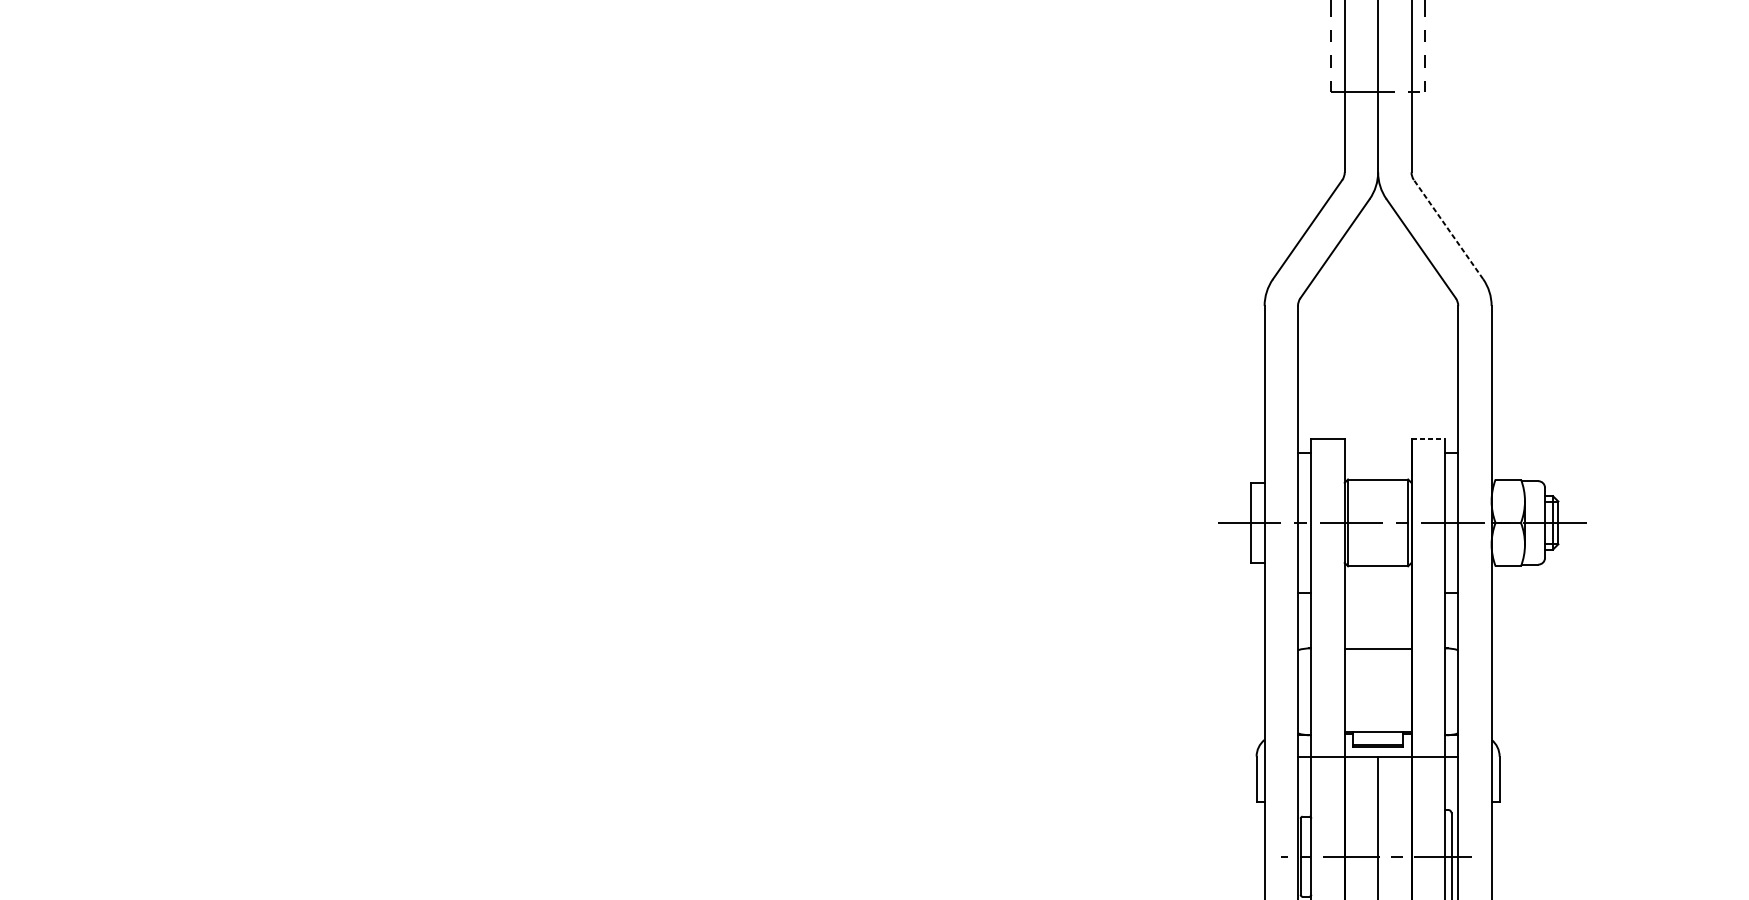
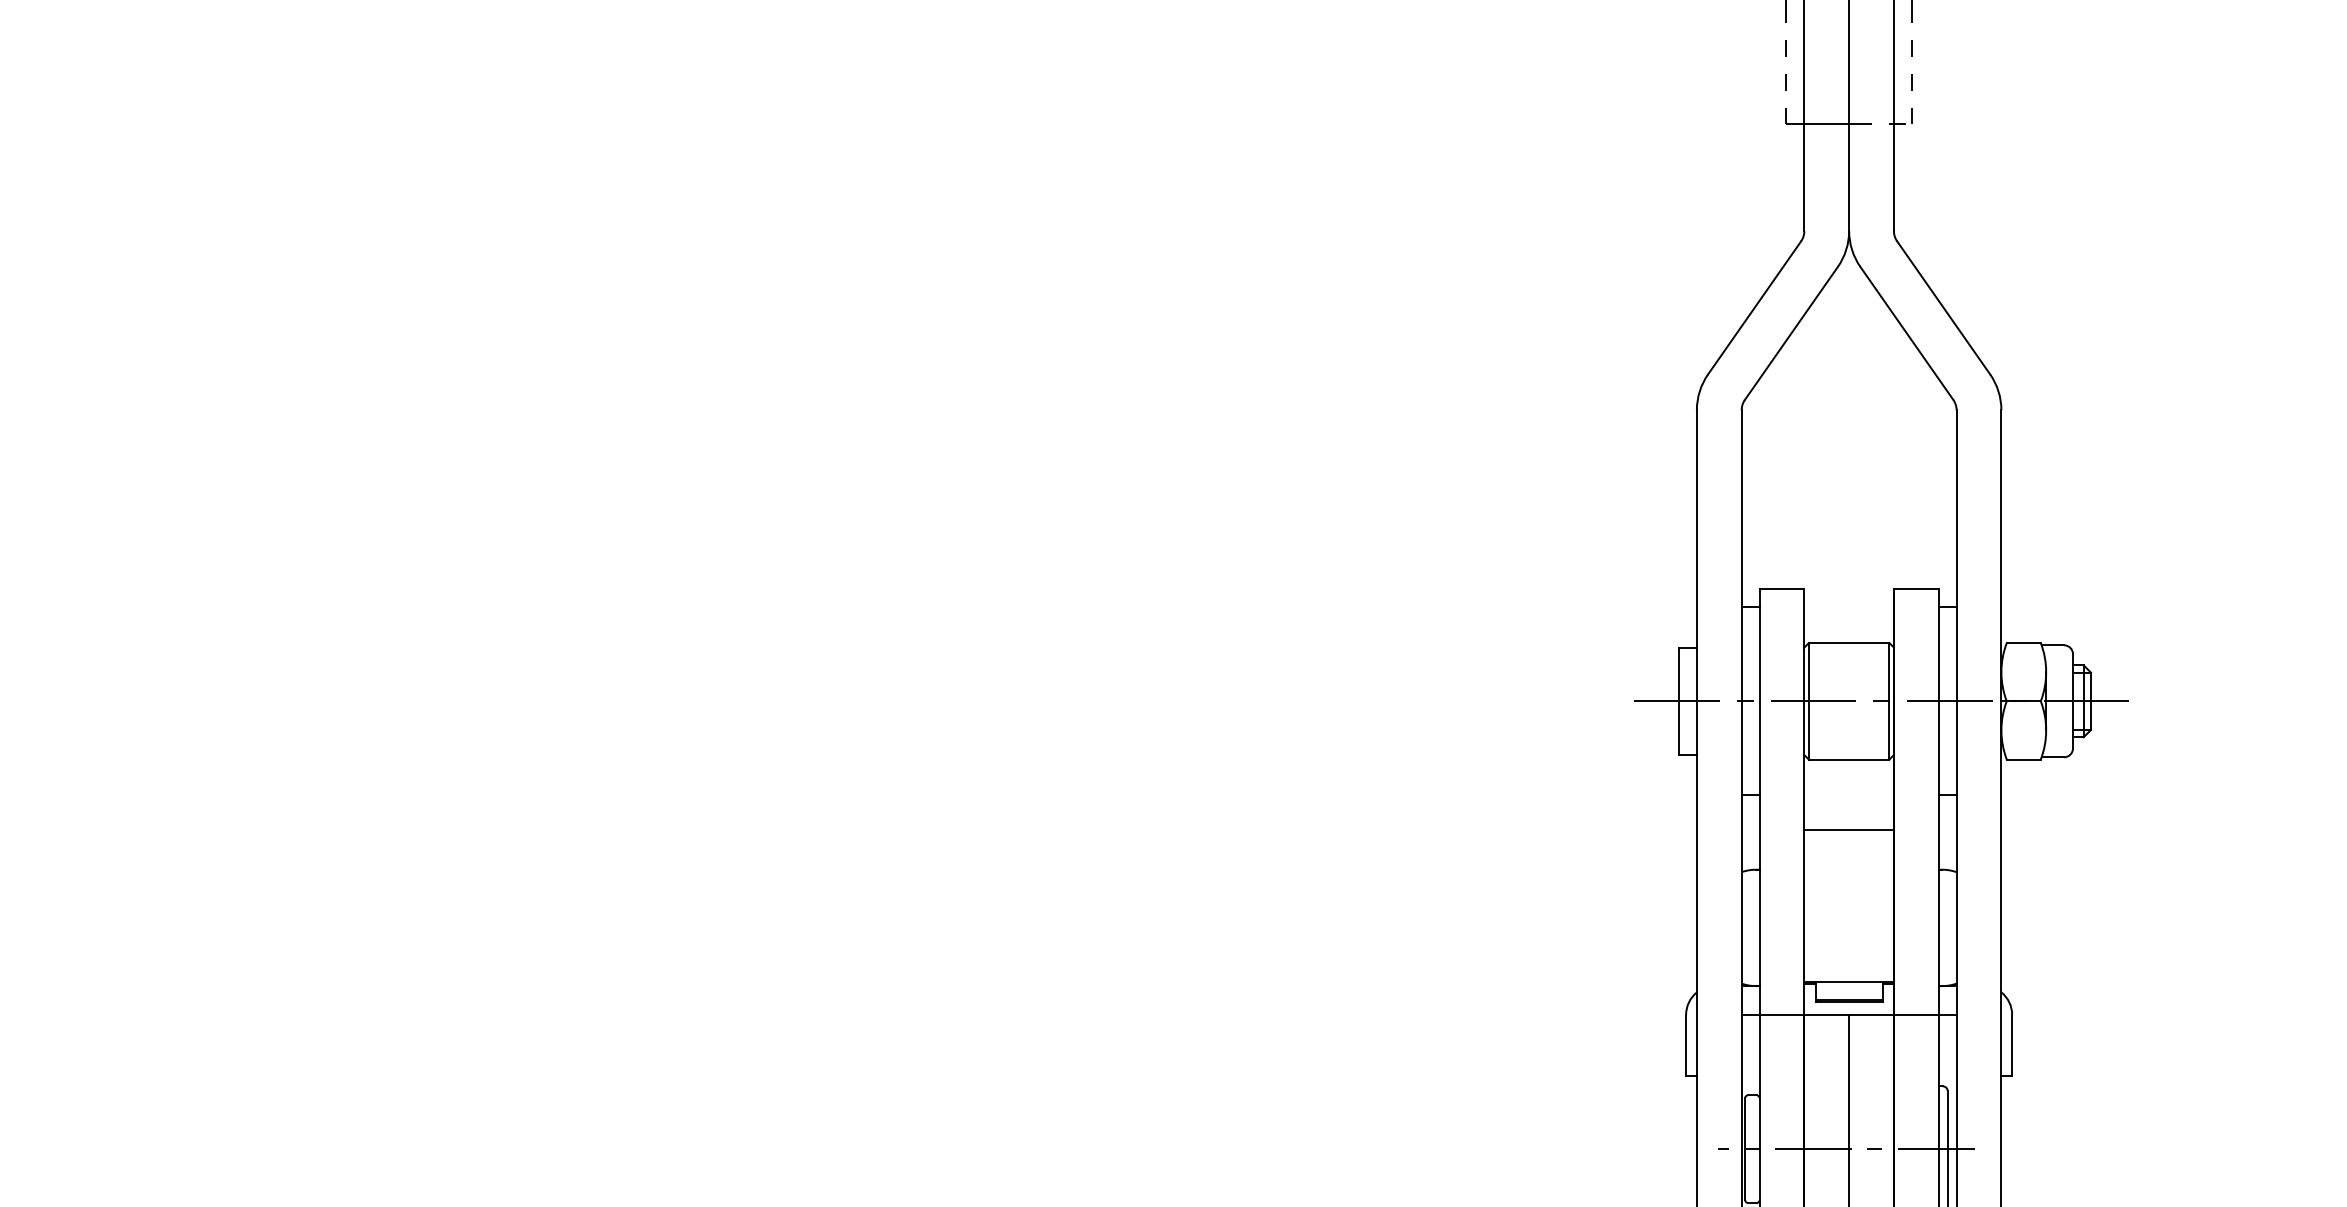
line: (1448, 229) -> (1943, 307), dashed -> solid
line: (1428, 439) -> (1916, 589), dashed -> solid
line: (1377, 649) -> (1848, 829), moved

